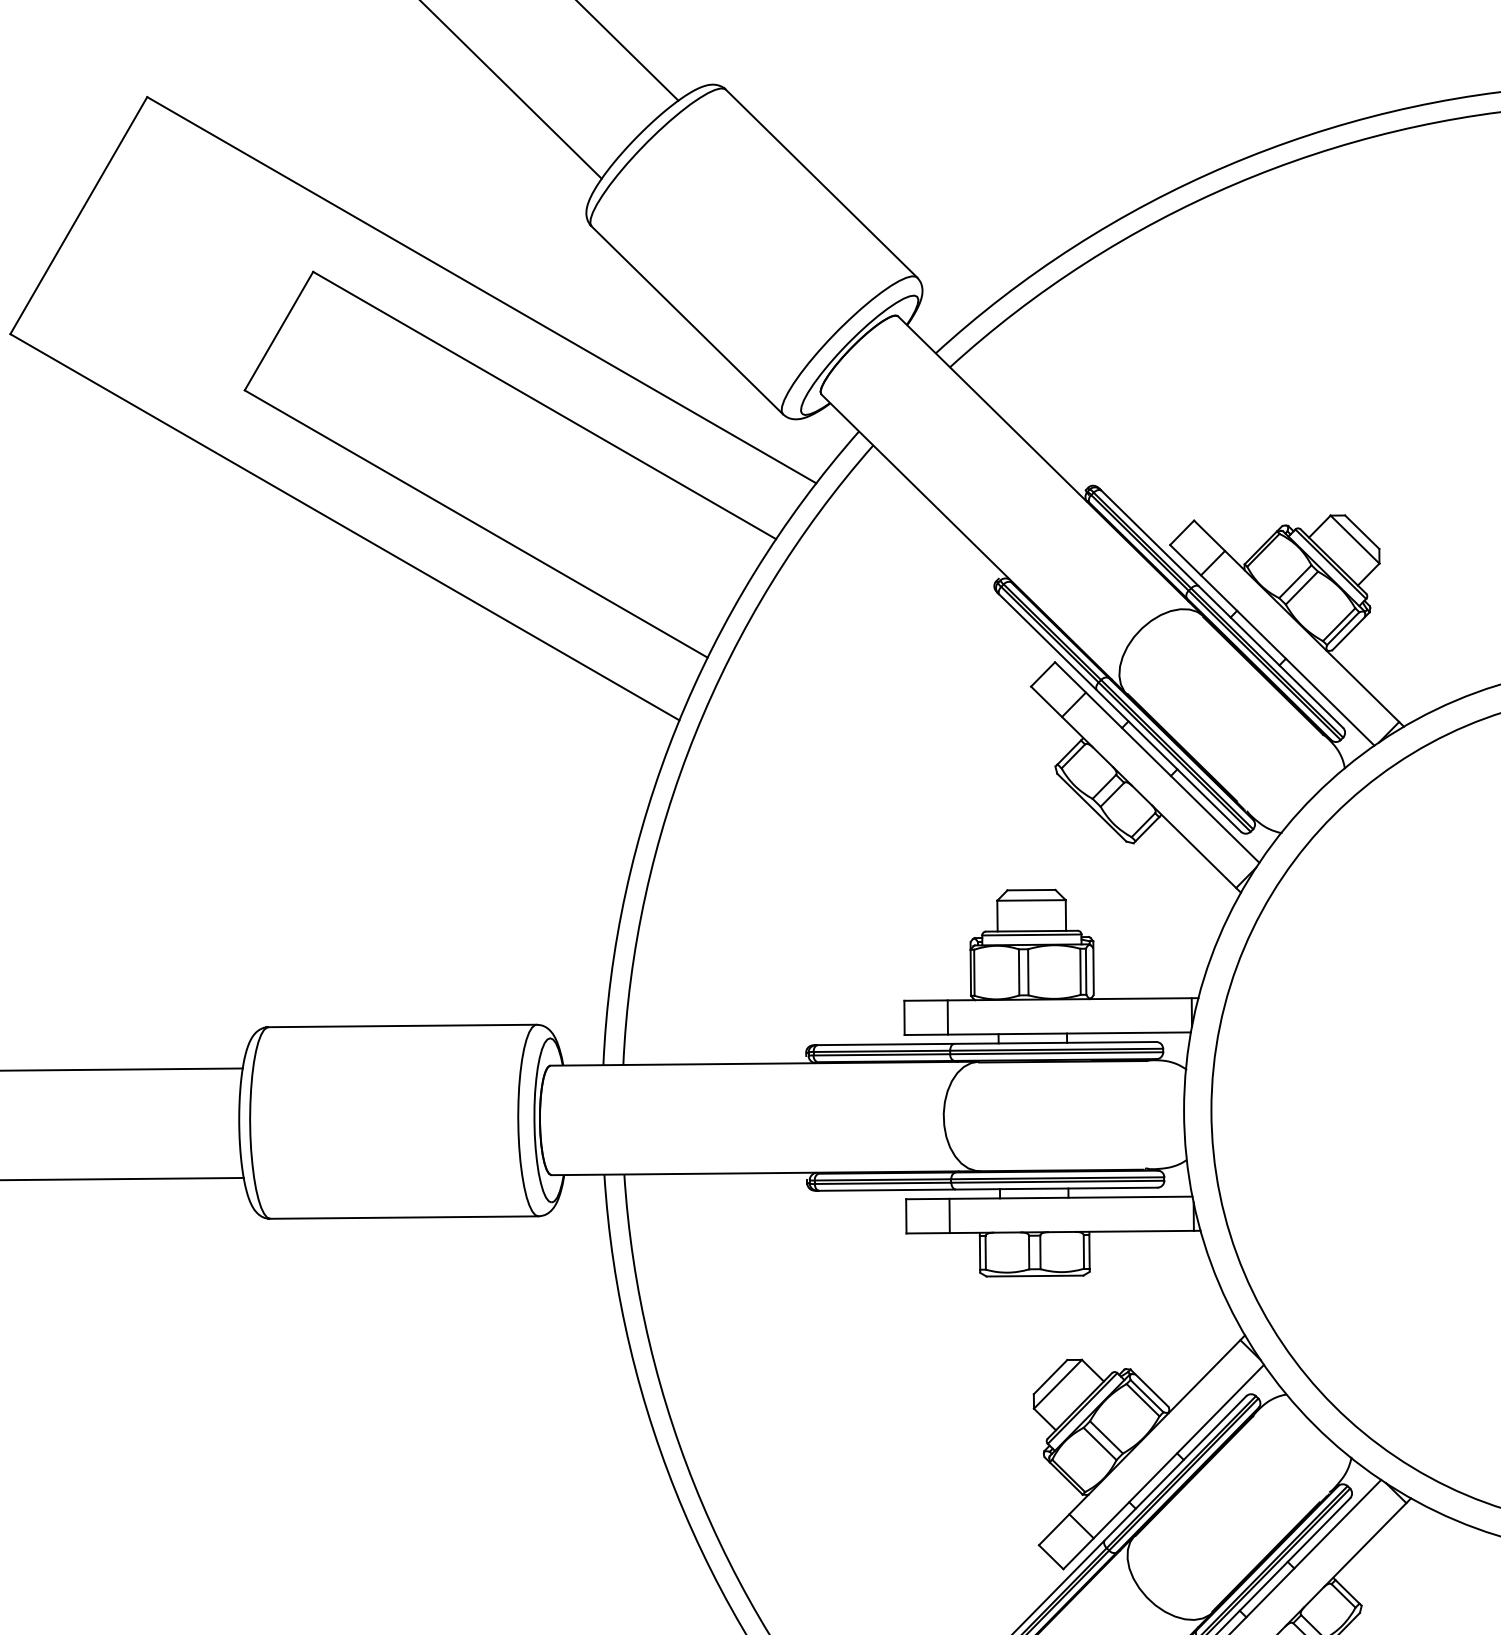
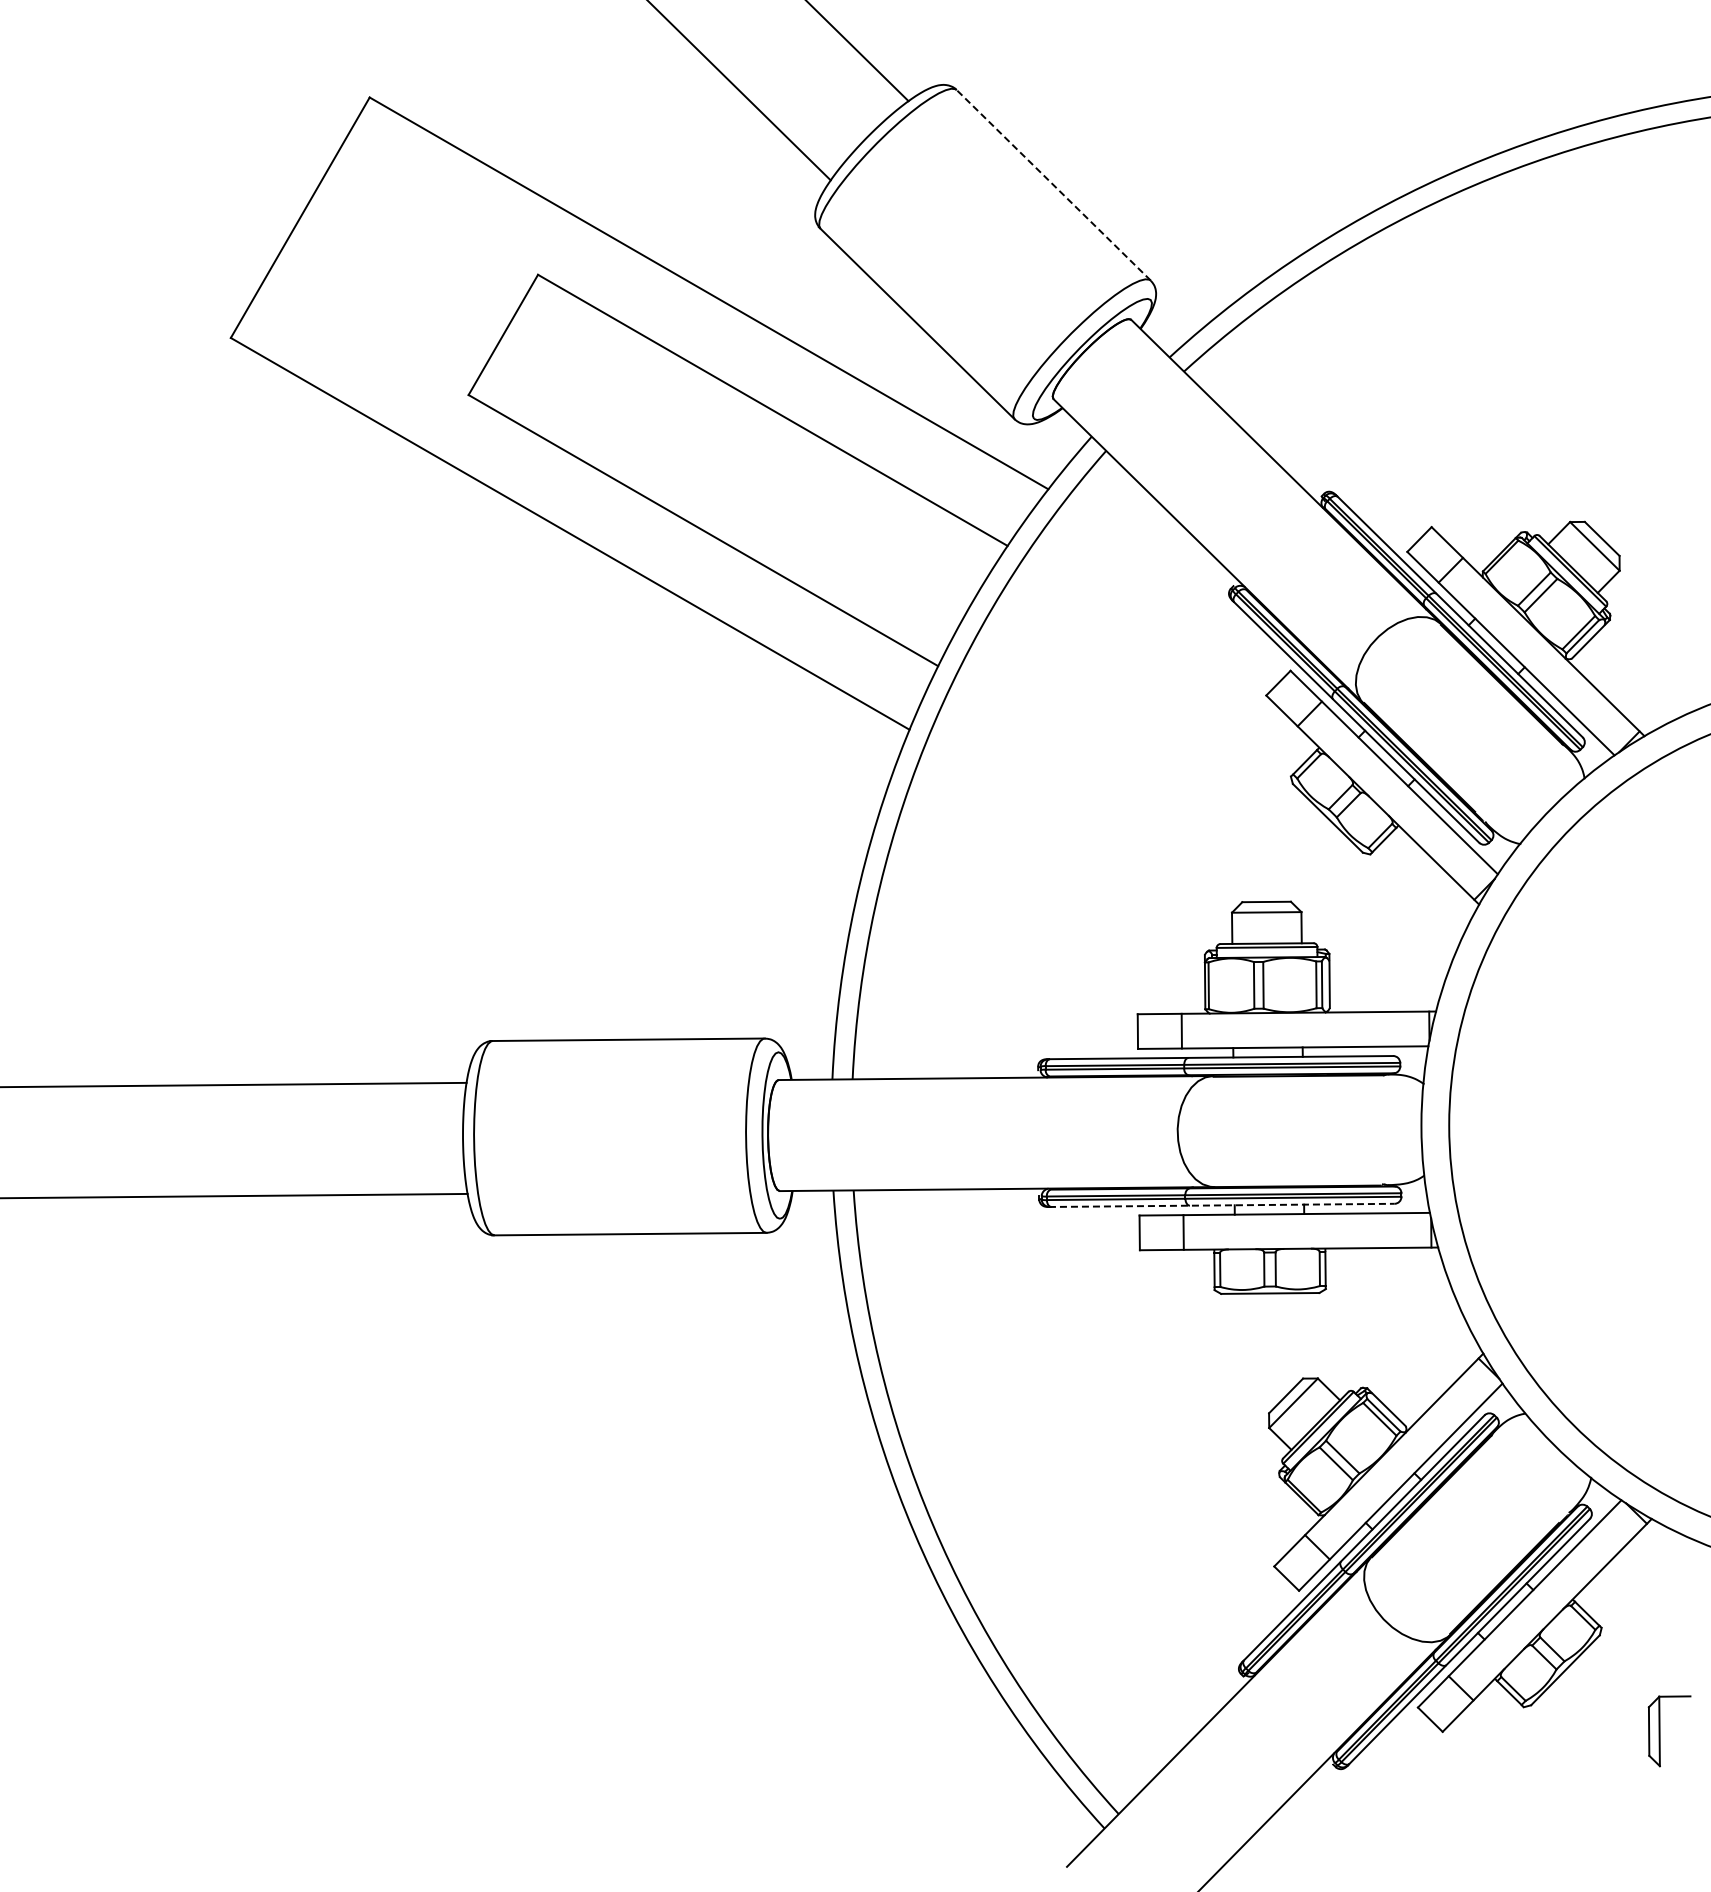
line: (820, 182) -> (1052, 184), solid -> dashed
line: (986, 1189) -> (1221, 1205), solid -> dashed

